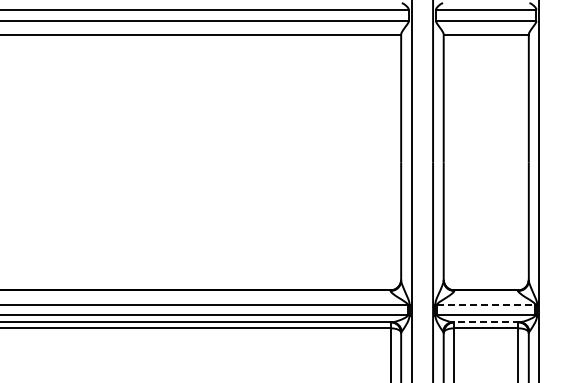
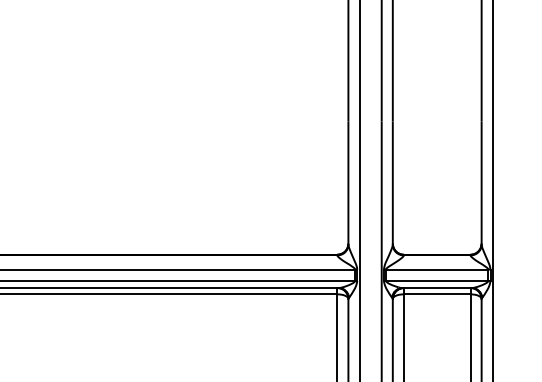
line: (486, 304) -> (437, 269), dashed -> solid
line: (485, 322) -> (436, 288), dashed -> solid

